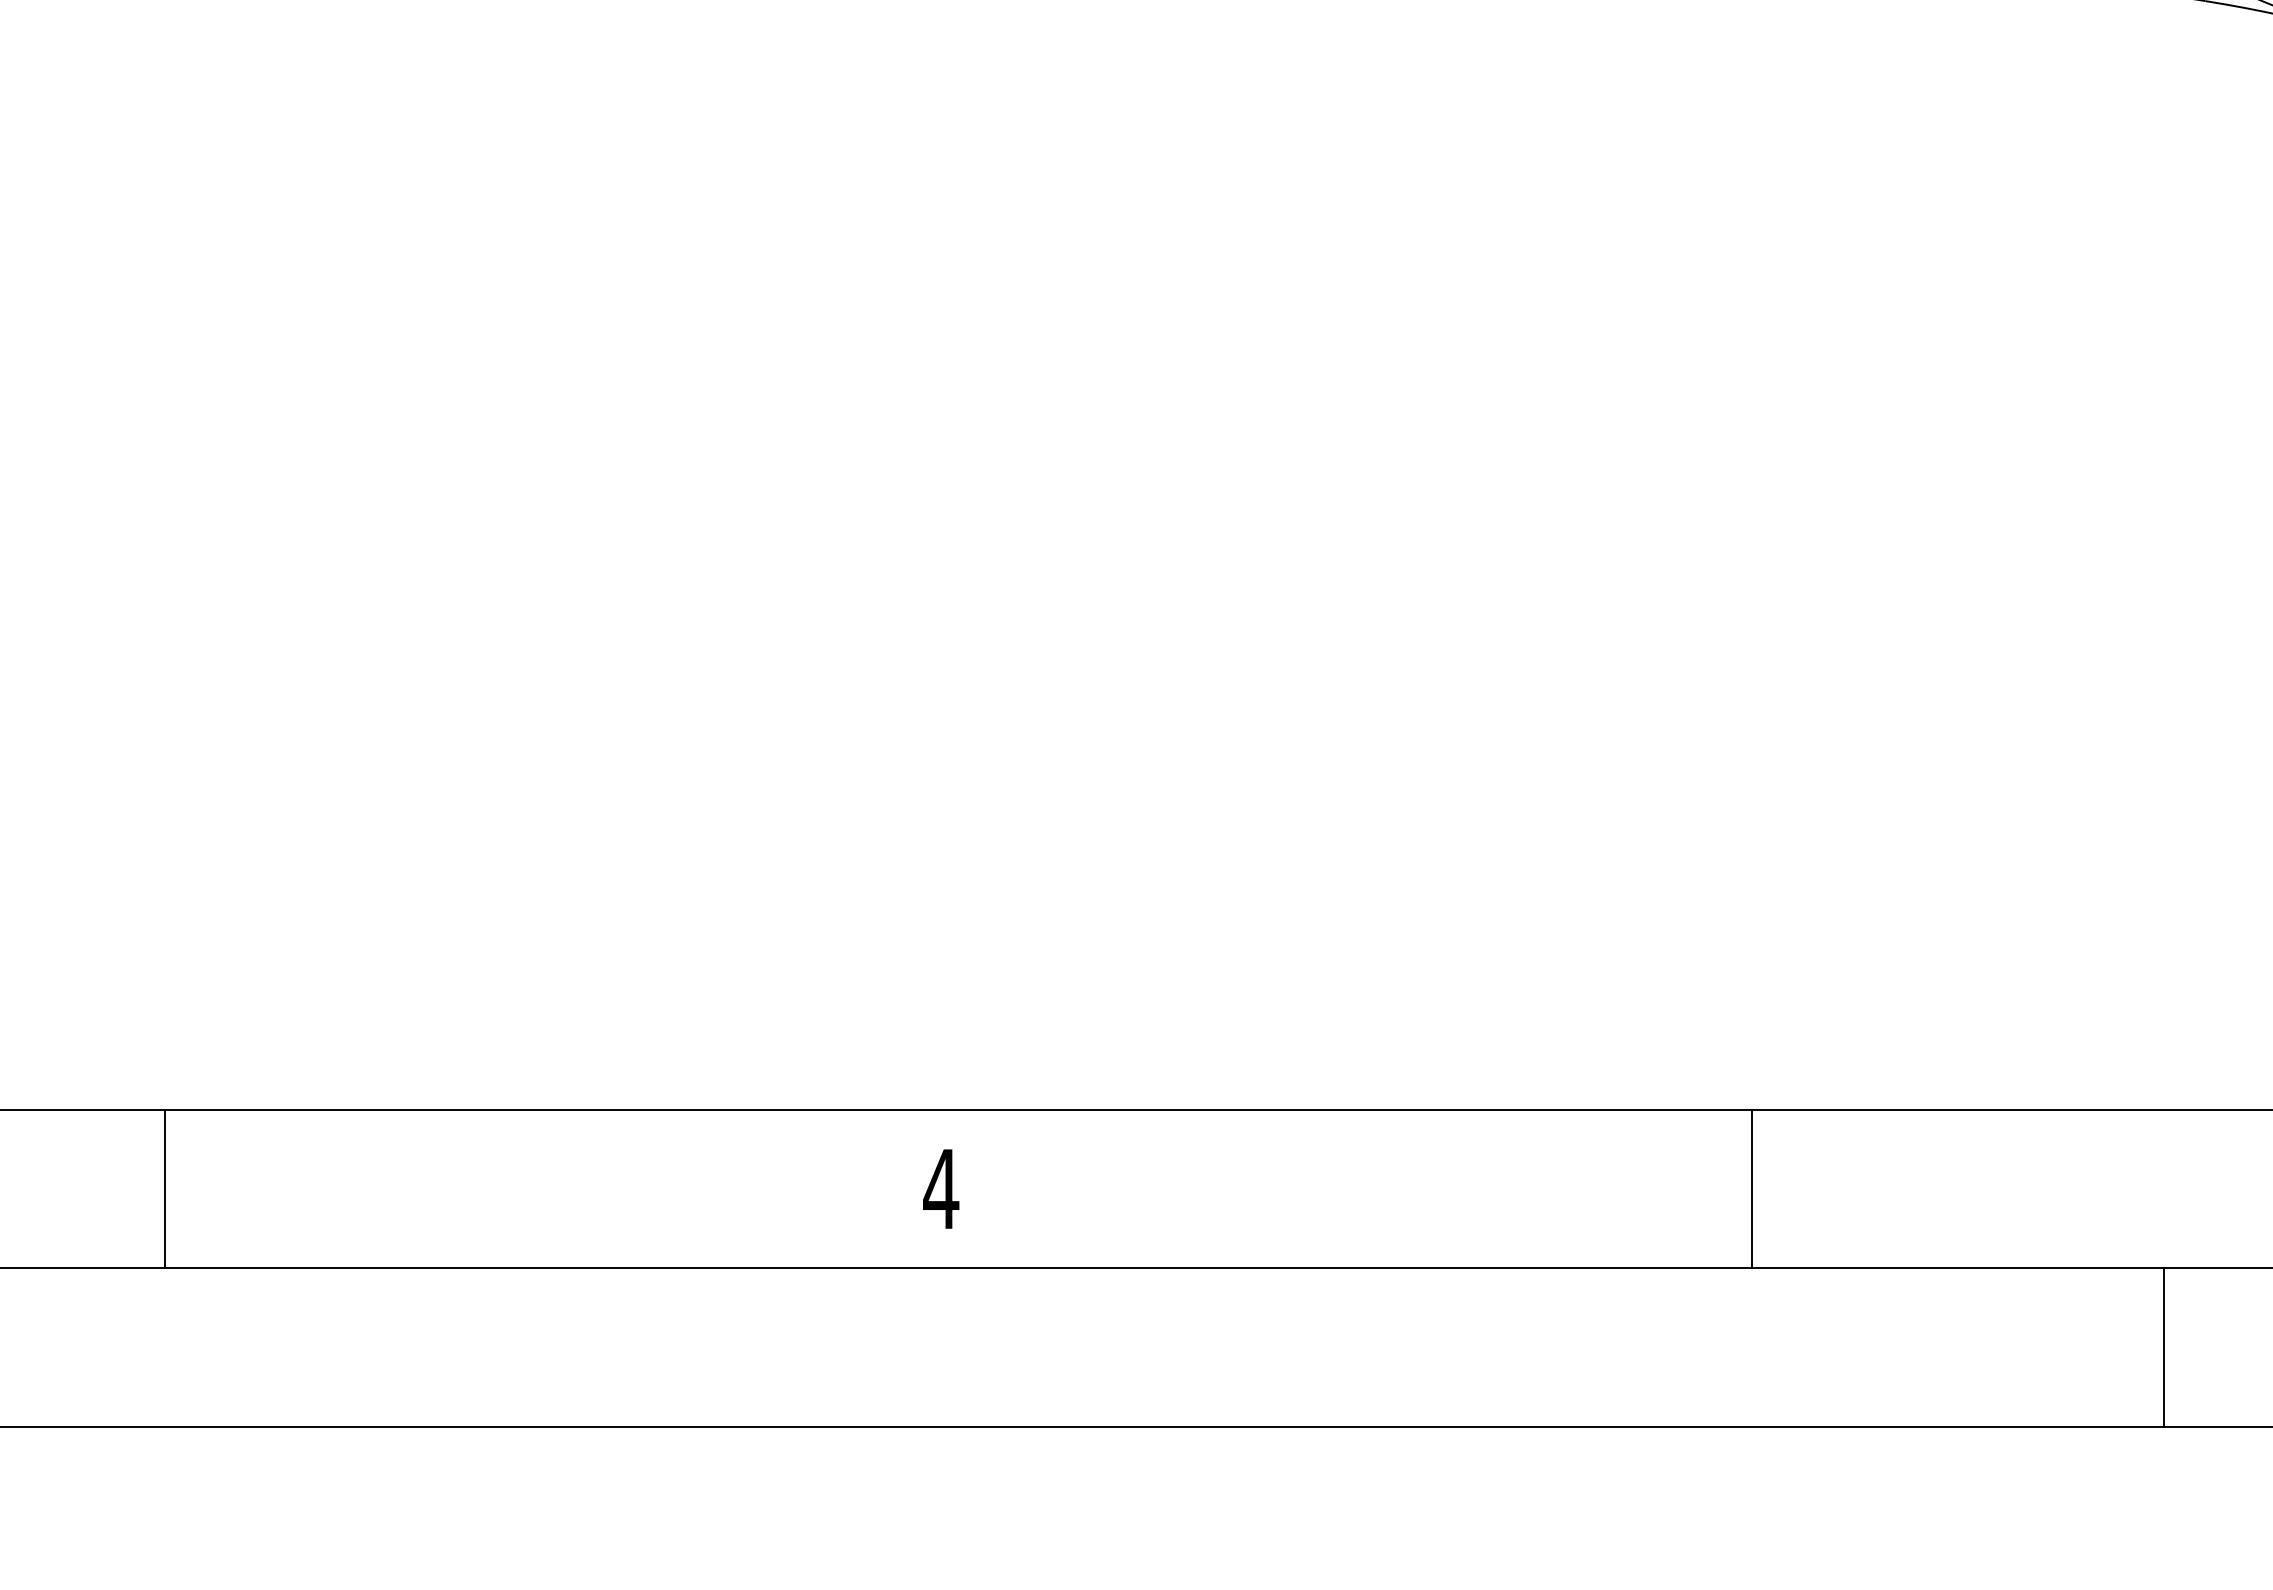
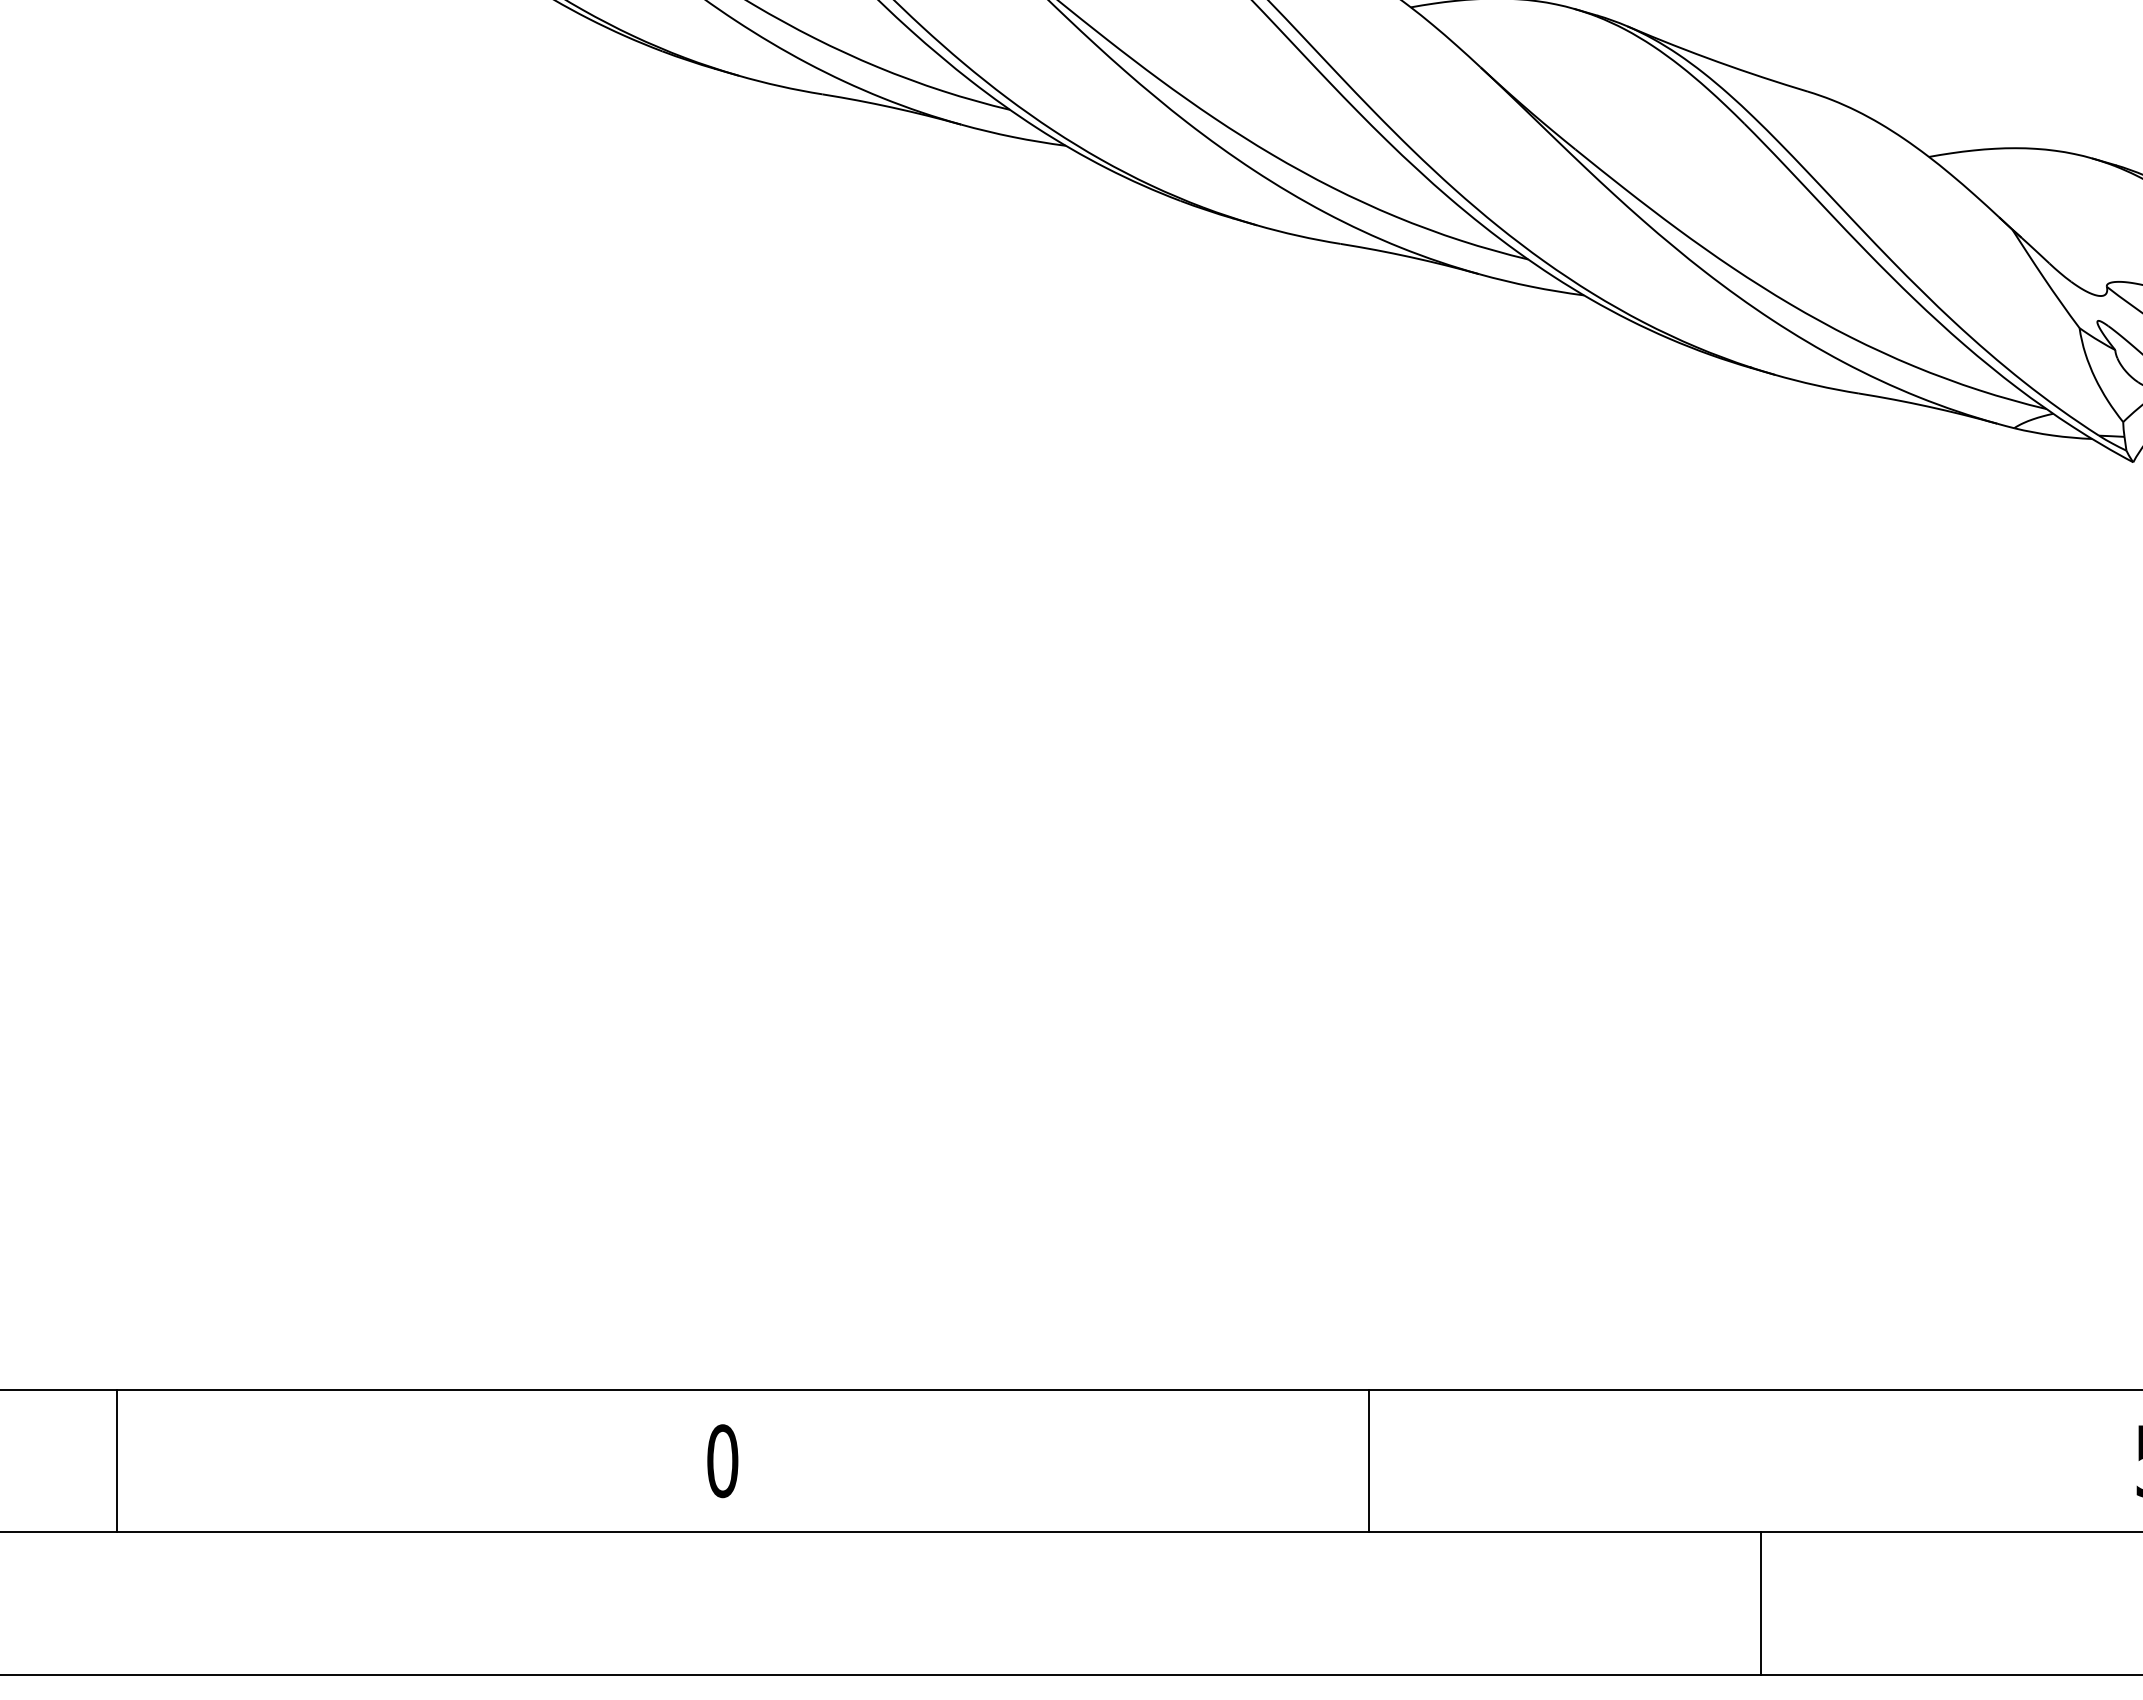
line: (164, 1188) -> (116, 1460), moved
line: (1752, 1188) -> (1369, 1460), moved
text: (941, 1189) -> (722, 1461), 4 -> 0
line: (2163, 1347) -> (1760, 1603), moved

